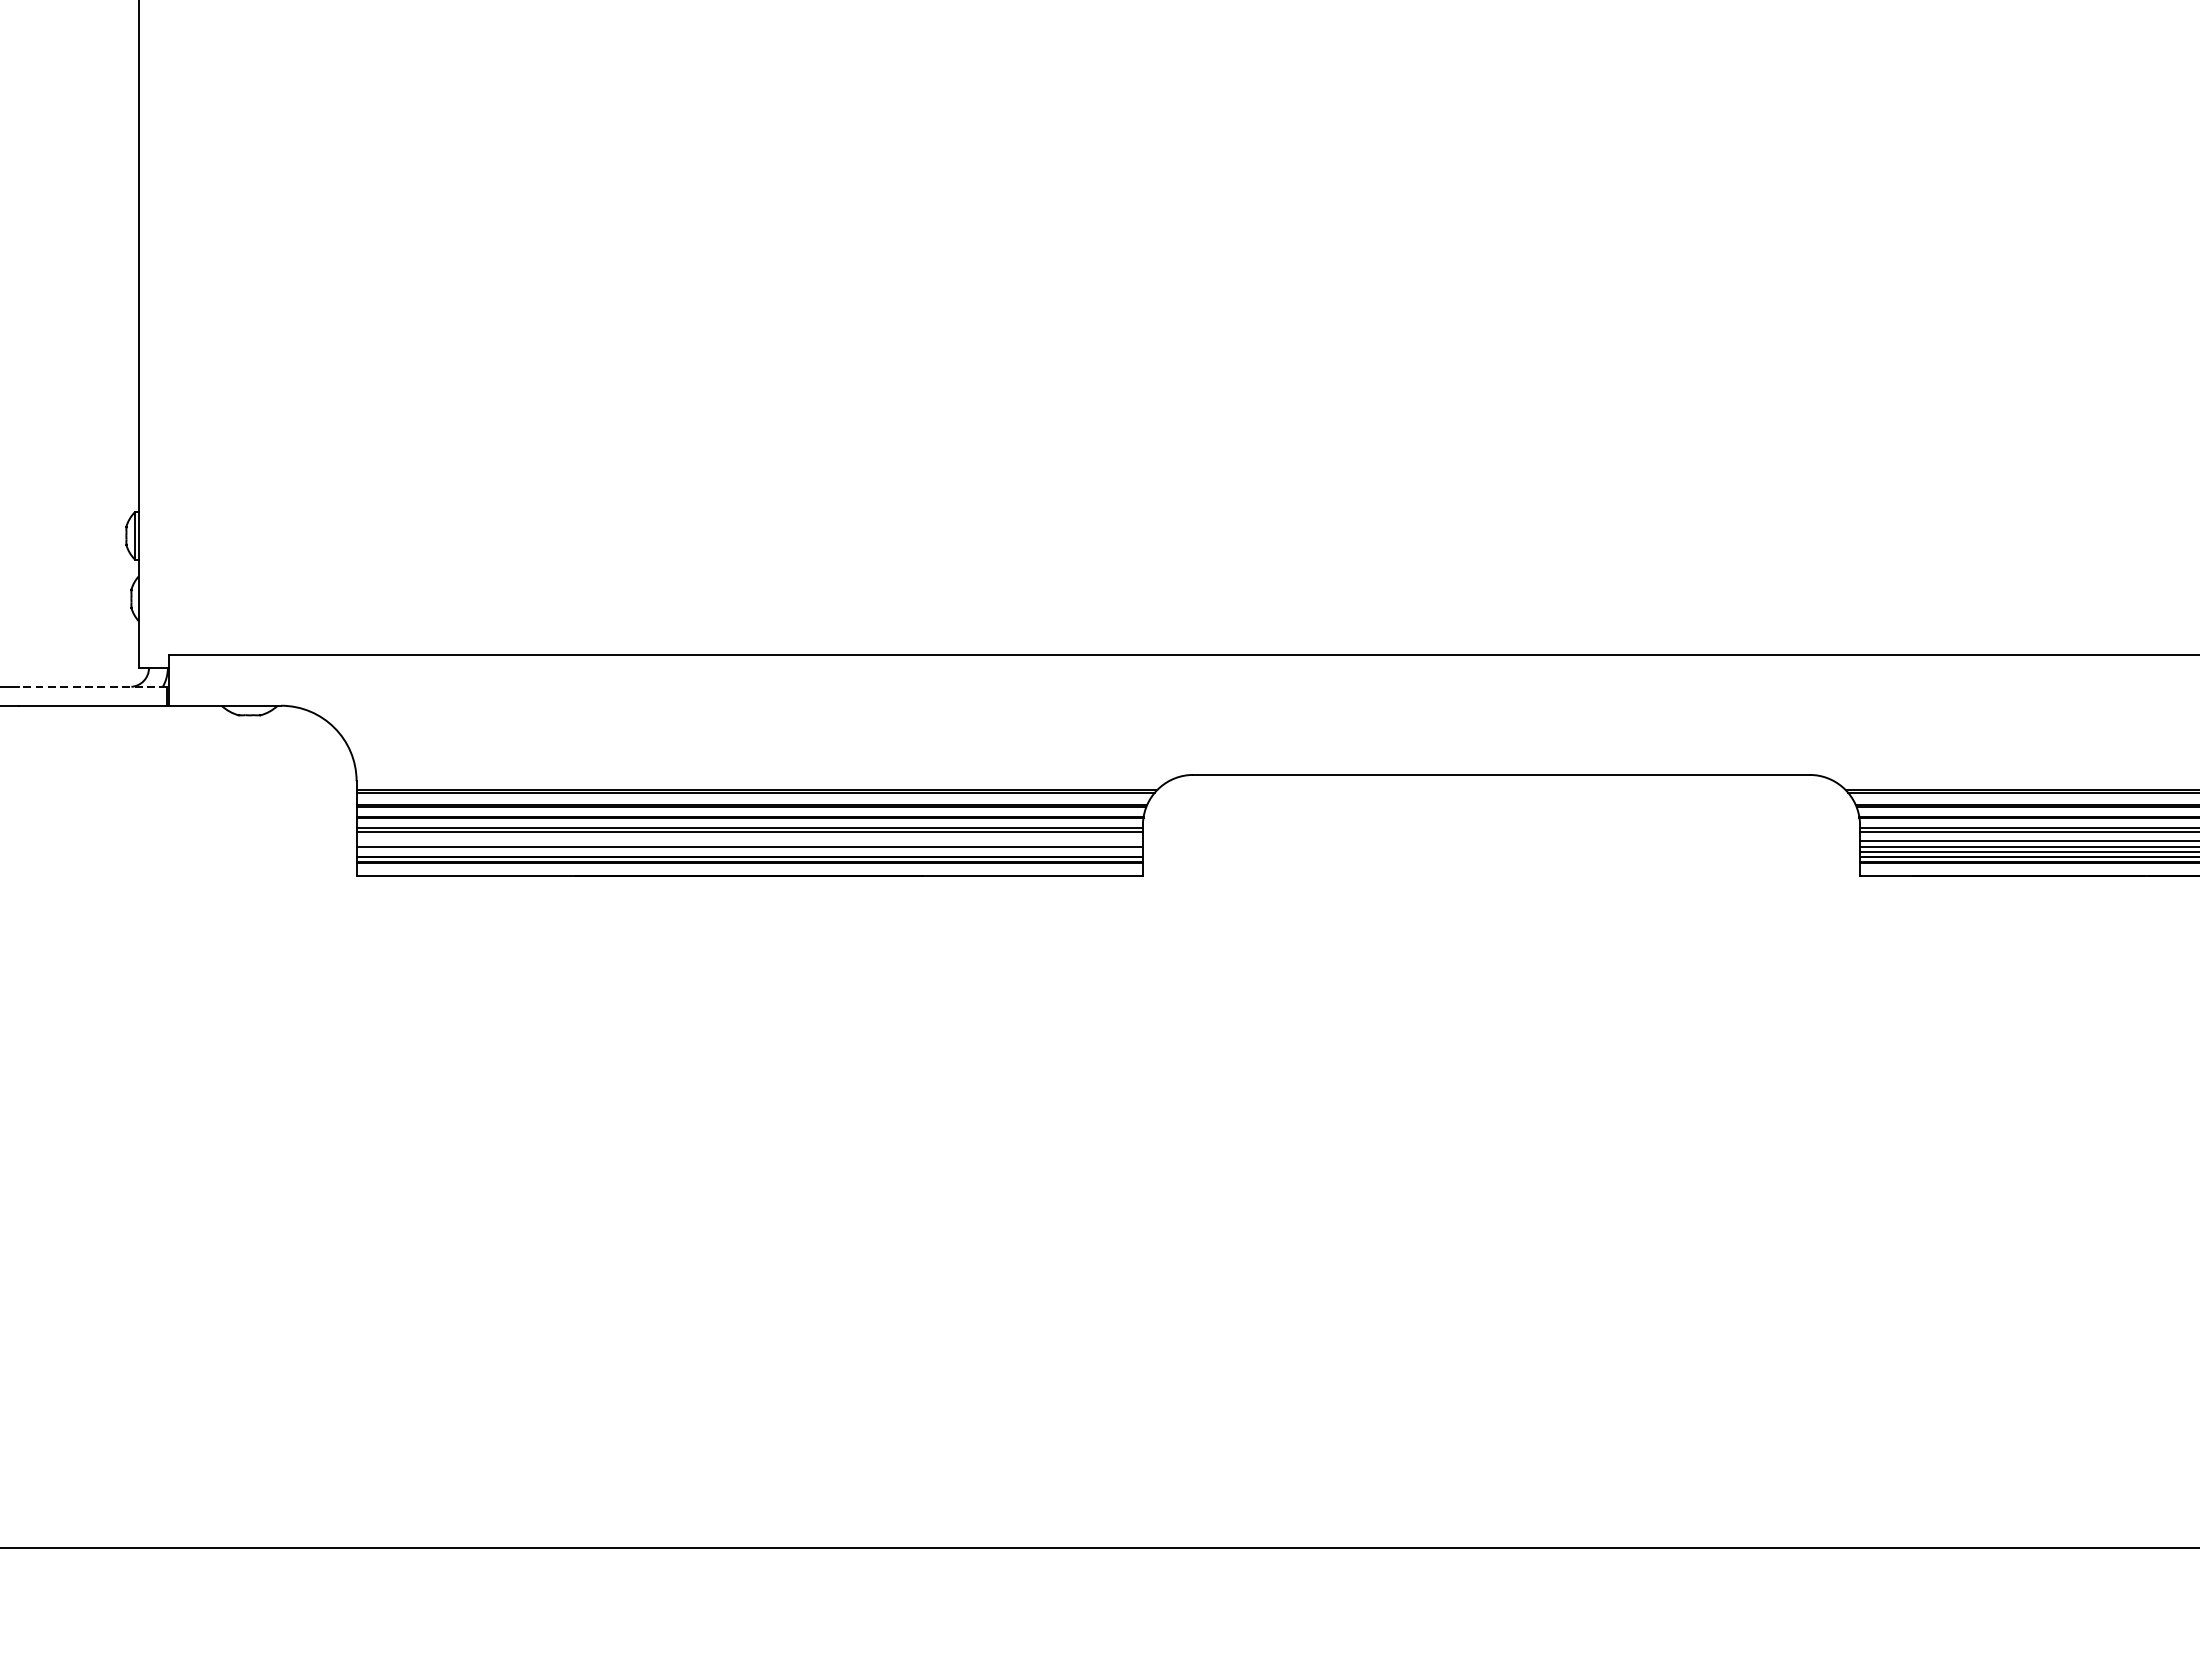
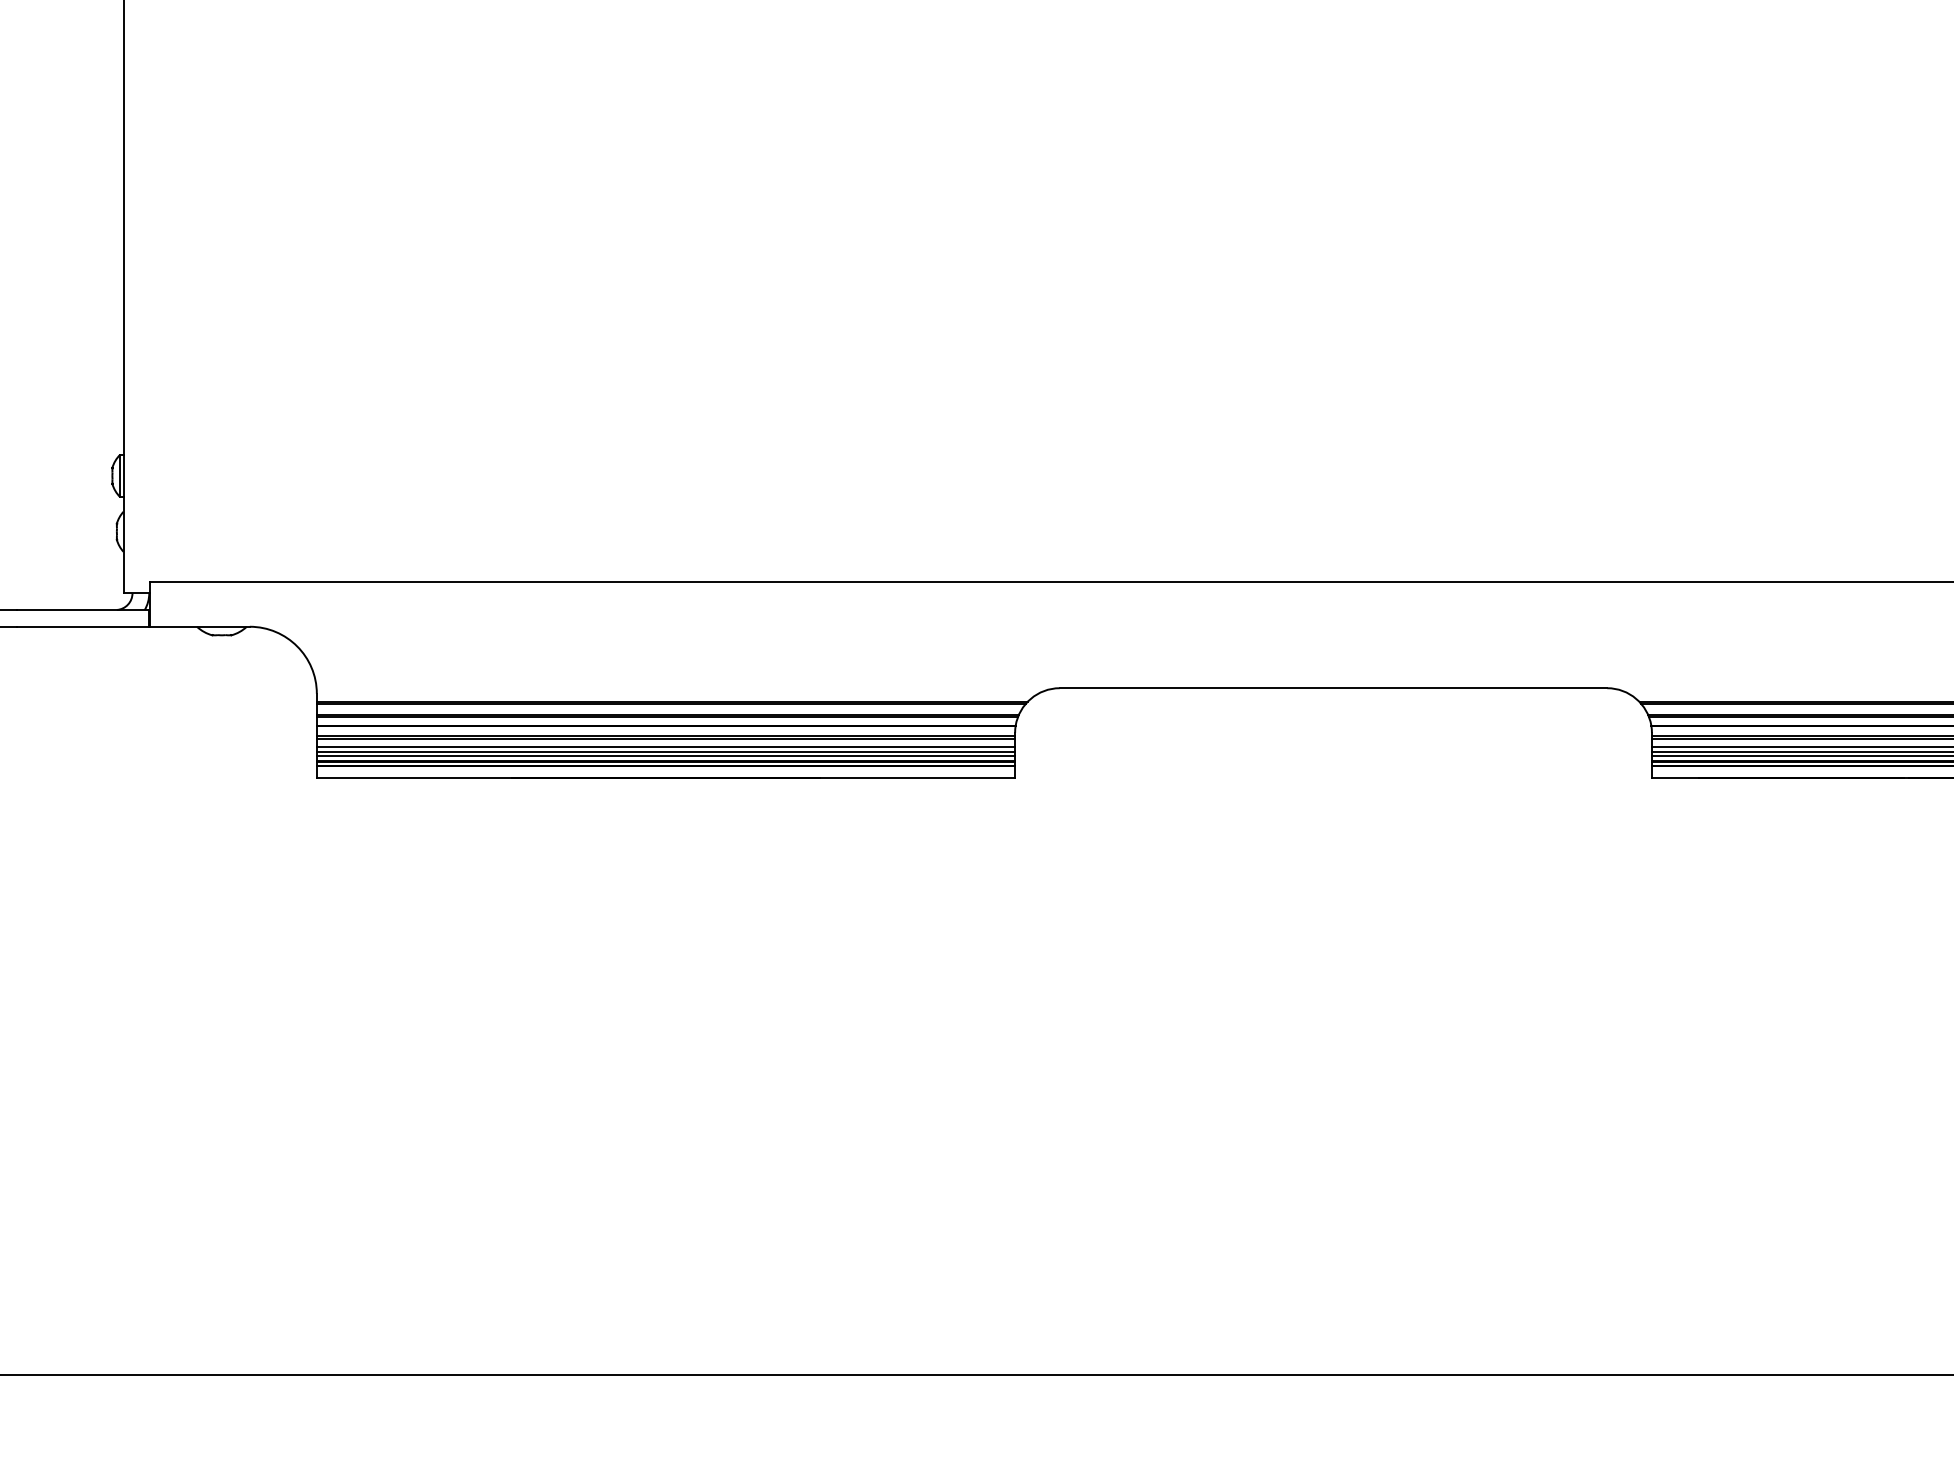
line: (92, 687) -> (82, 610), dashed -> solid
line: (749, 840) -> (665, 746), added
line: (749, 851) -> (665, 756), added

